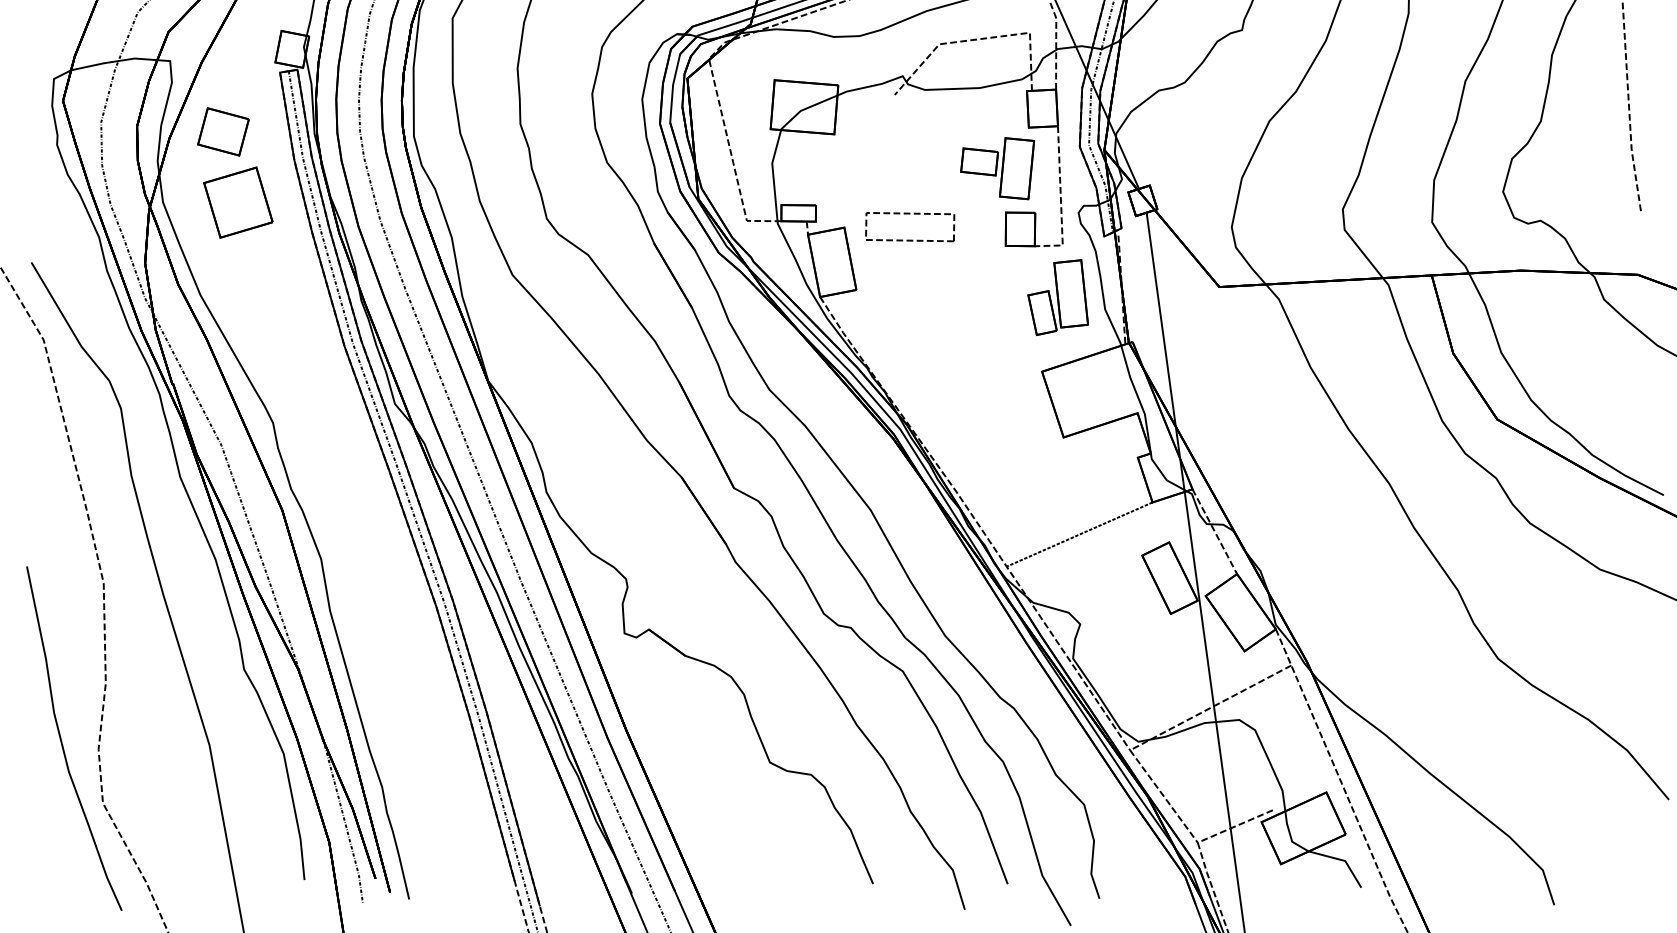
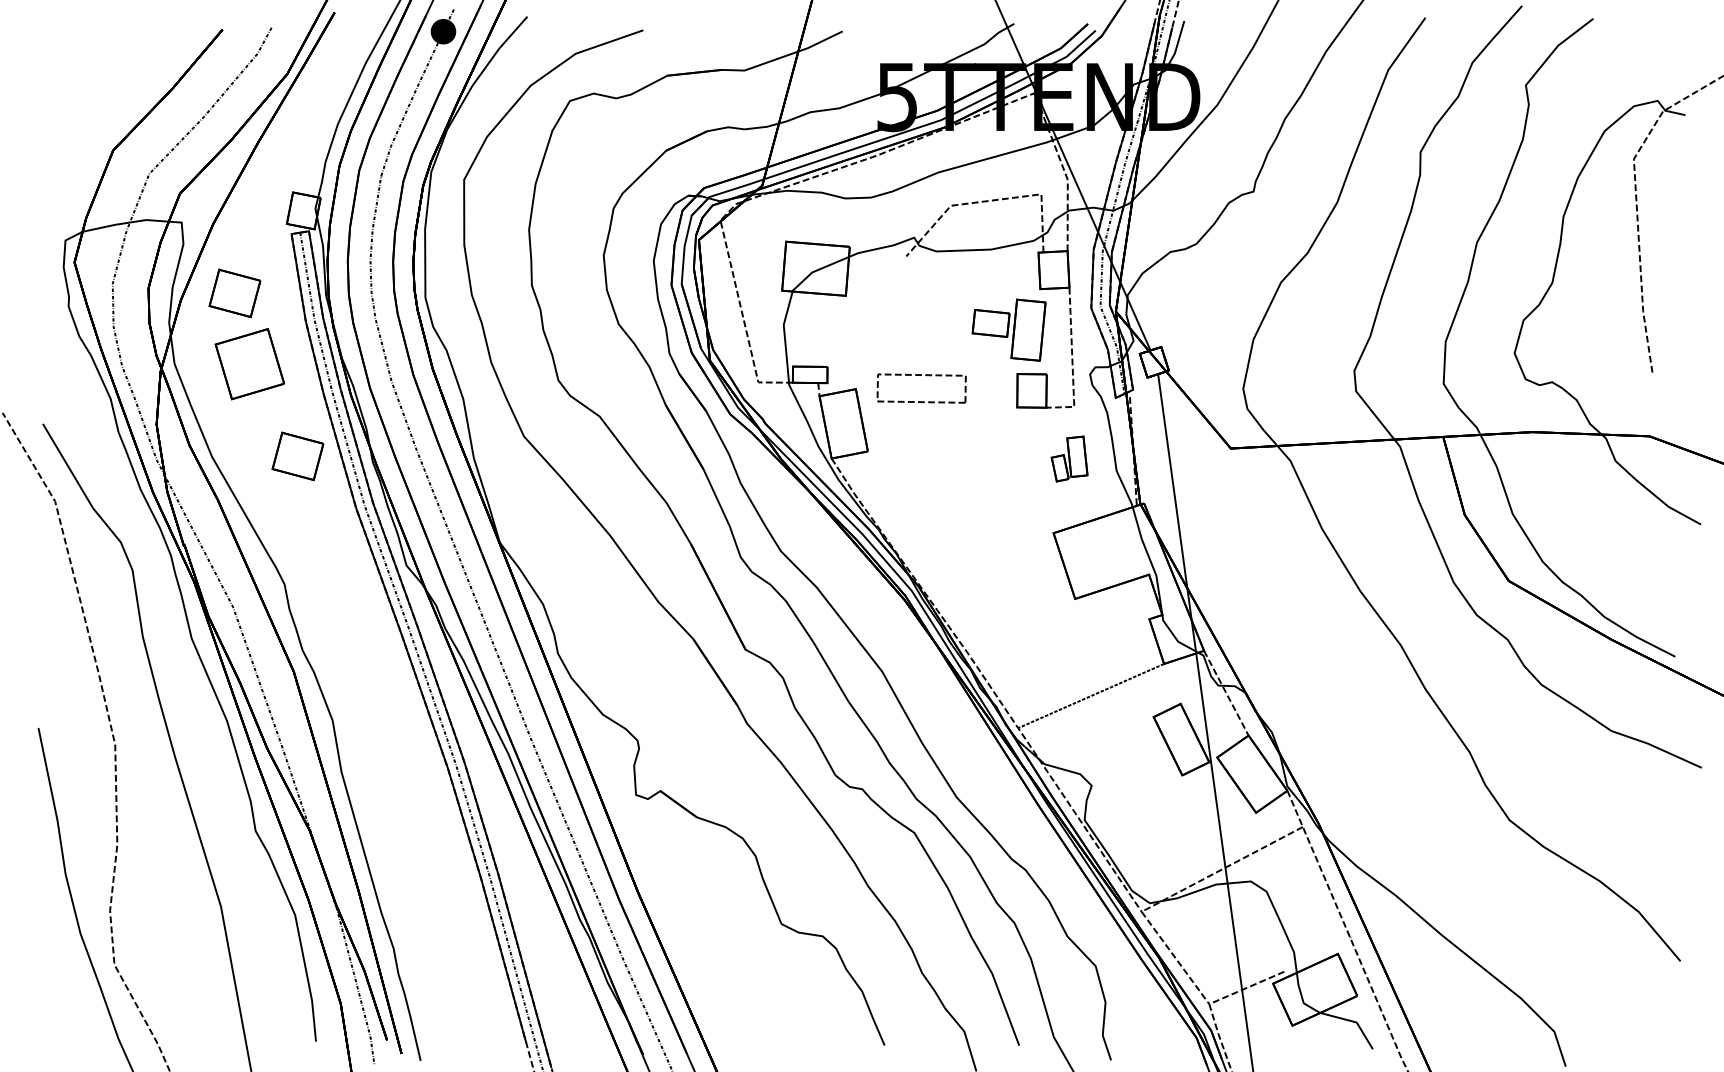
part: (285, 295) -> (297, 456), added
part: (1057, 297) -> (1069, 458), size x0.6

